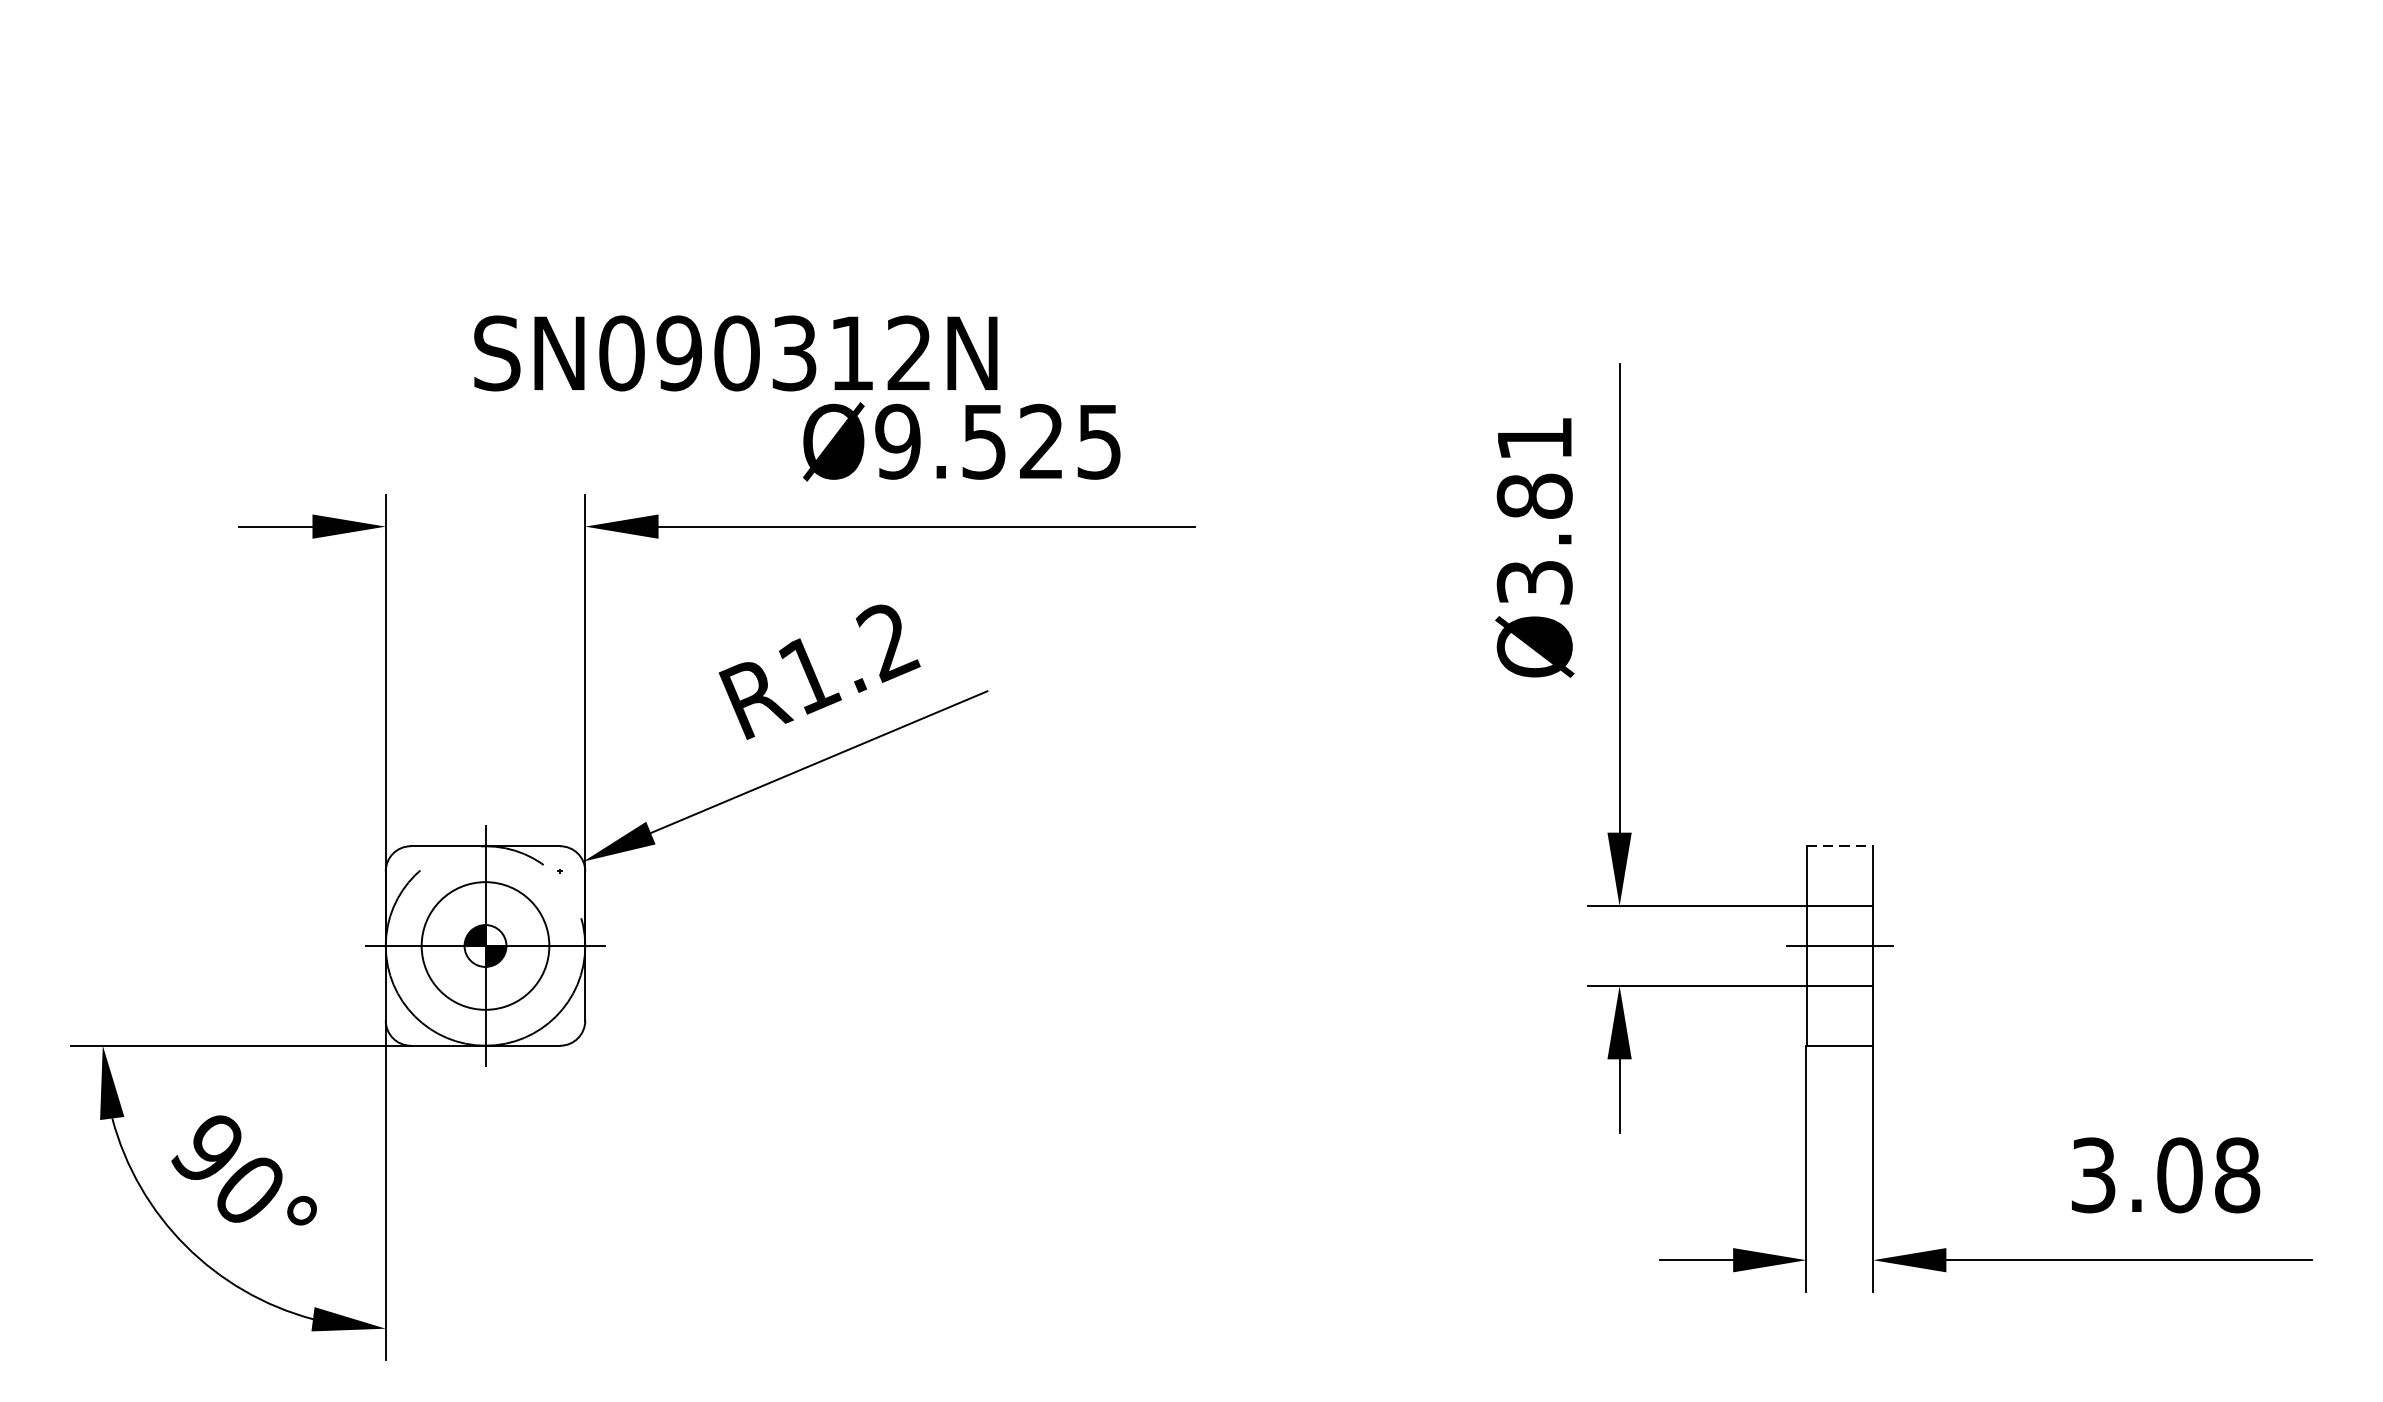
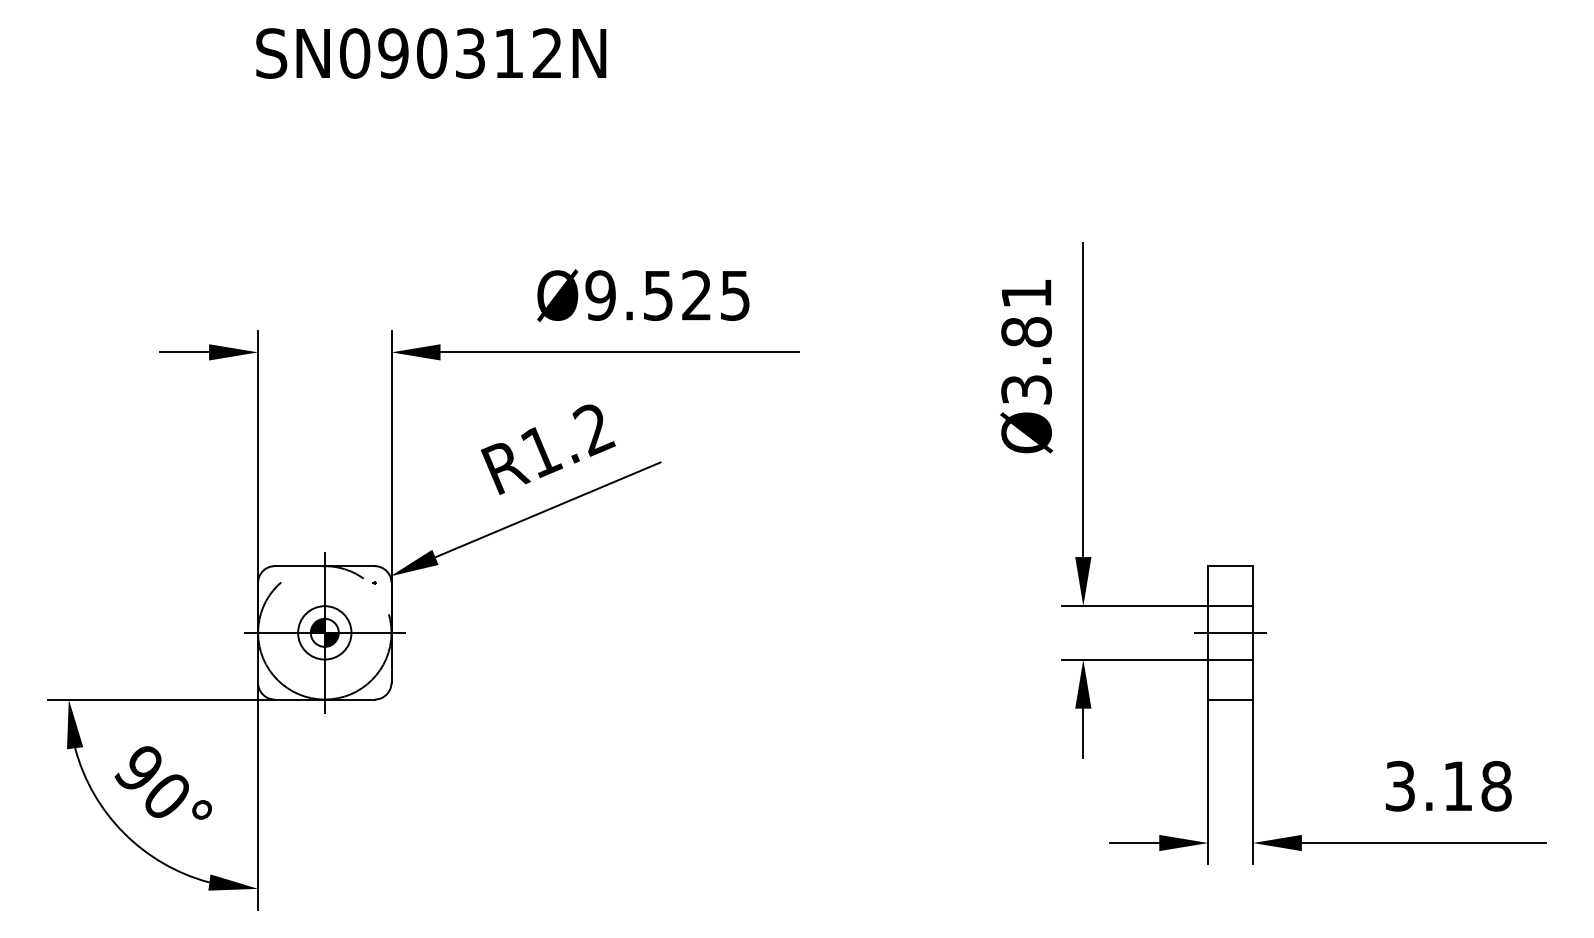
text: (736, 353) -> (431, 53), moved
line: (1841, 846) -> (1231, 566), dashed -> solid
circle: (485, 945) -> (324, 632), size x0.62
text: (2180, 1174) -> (1458, 785), 3.08 -> 3.18

